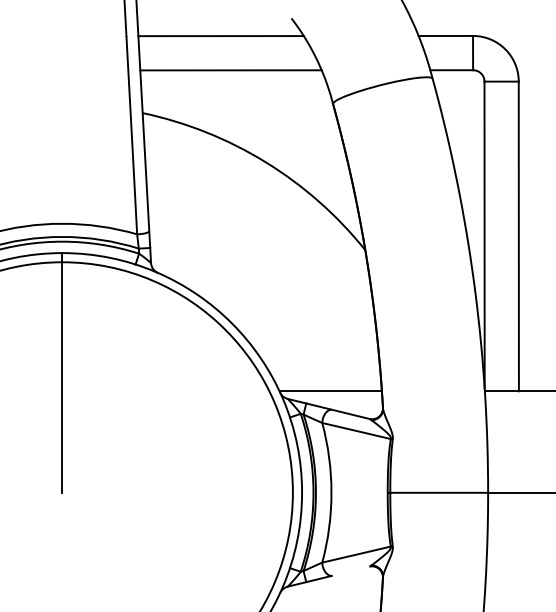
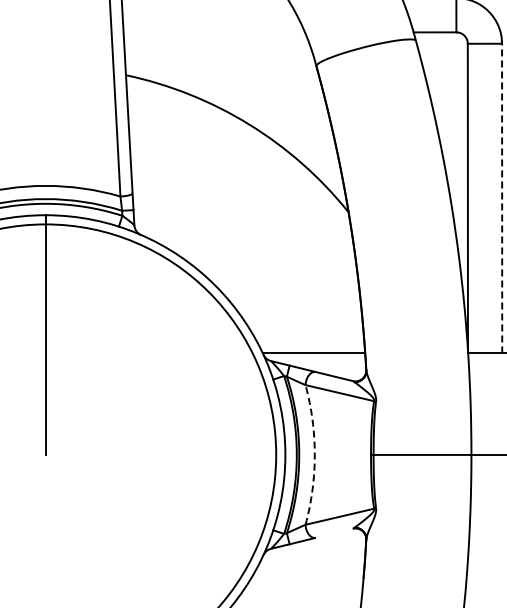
line: (230, 70) -> (213, 32), removed
line: (518, 236) -> (501, 198), solid -> dashed
arc: (331, 492) -> (314, 454), solid -> dashed

